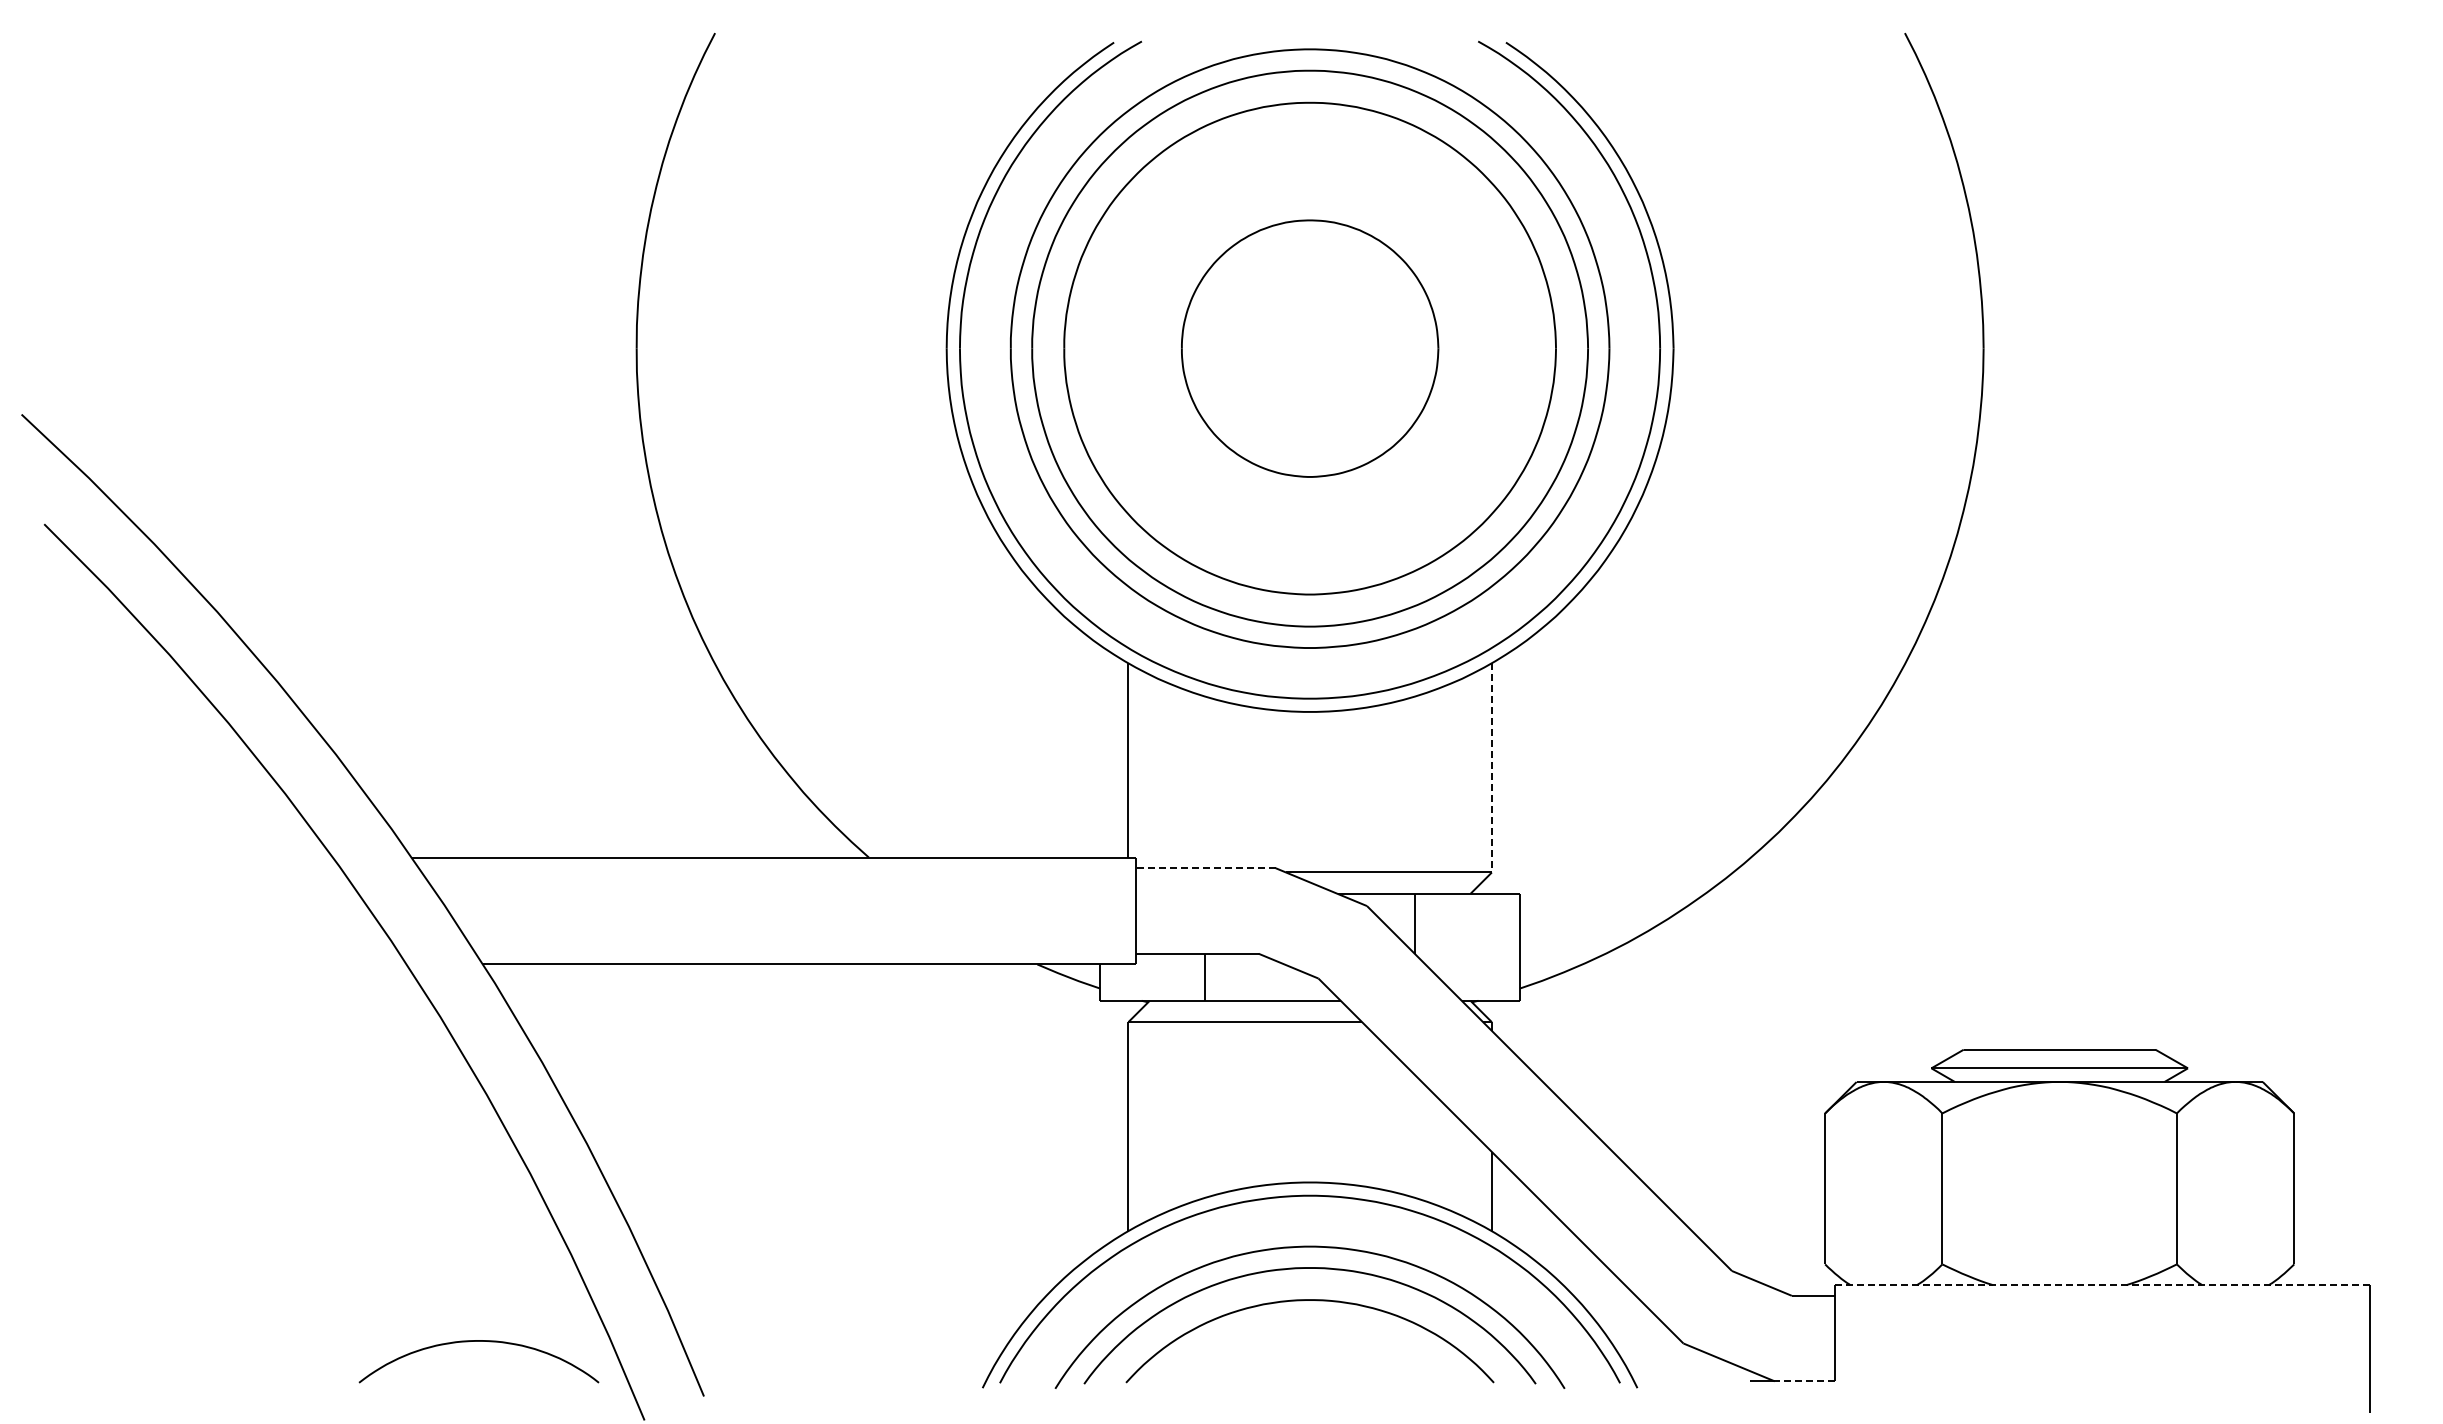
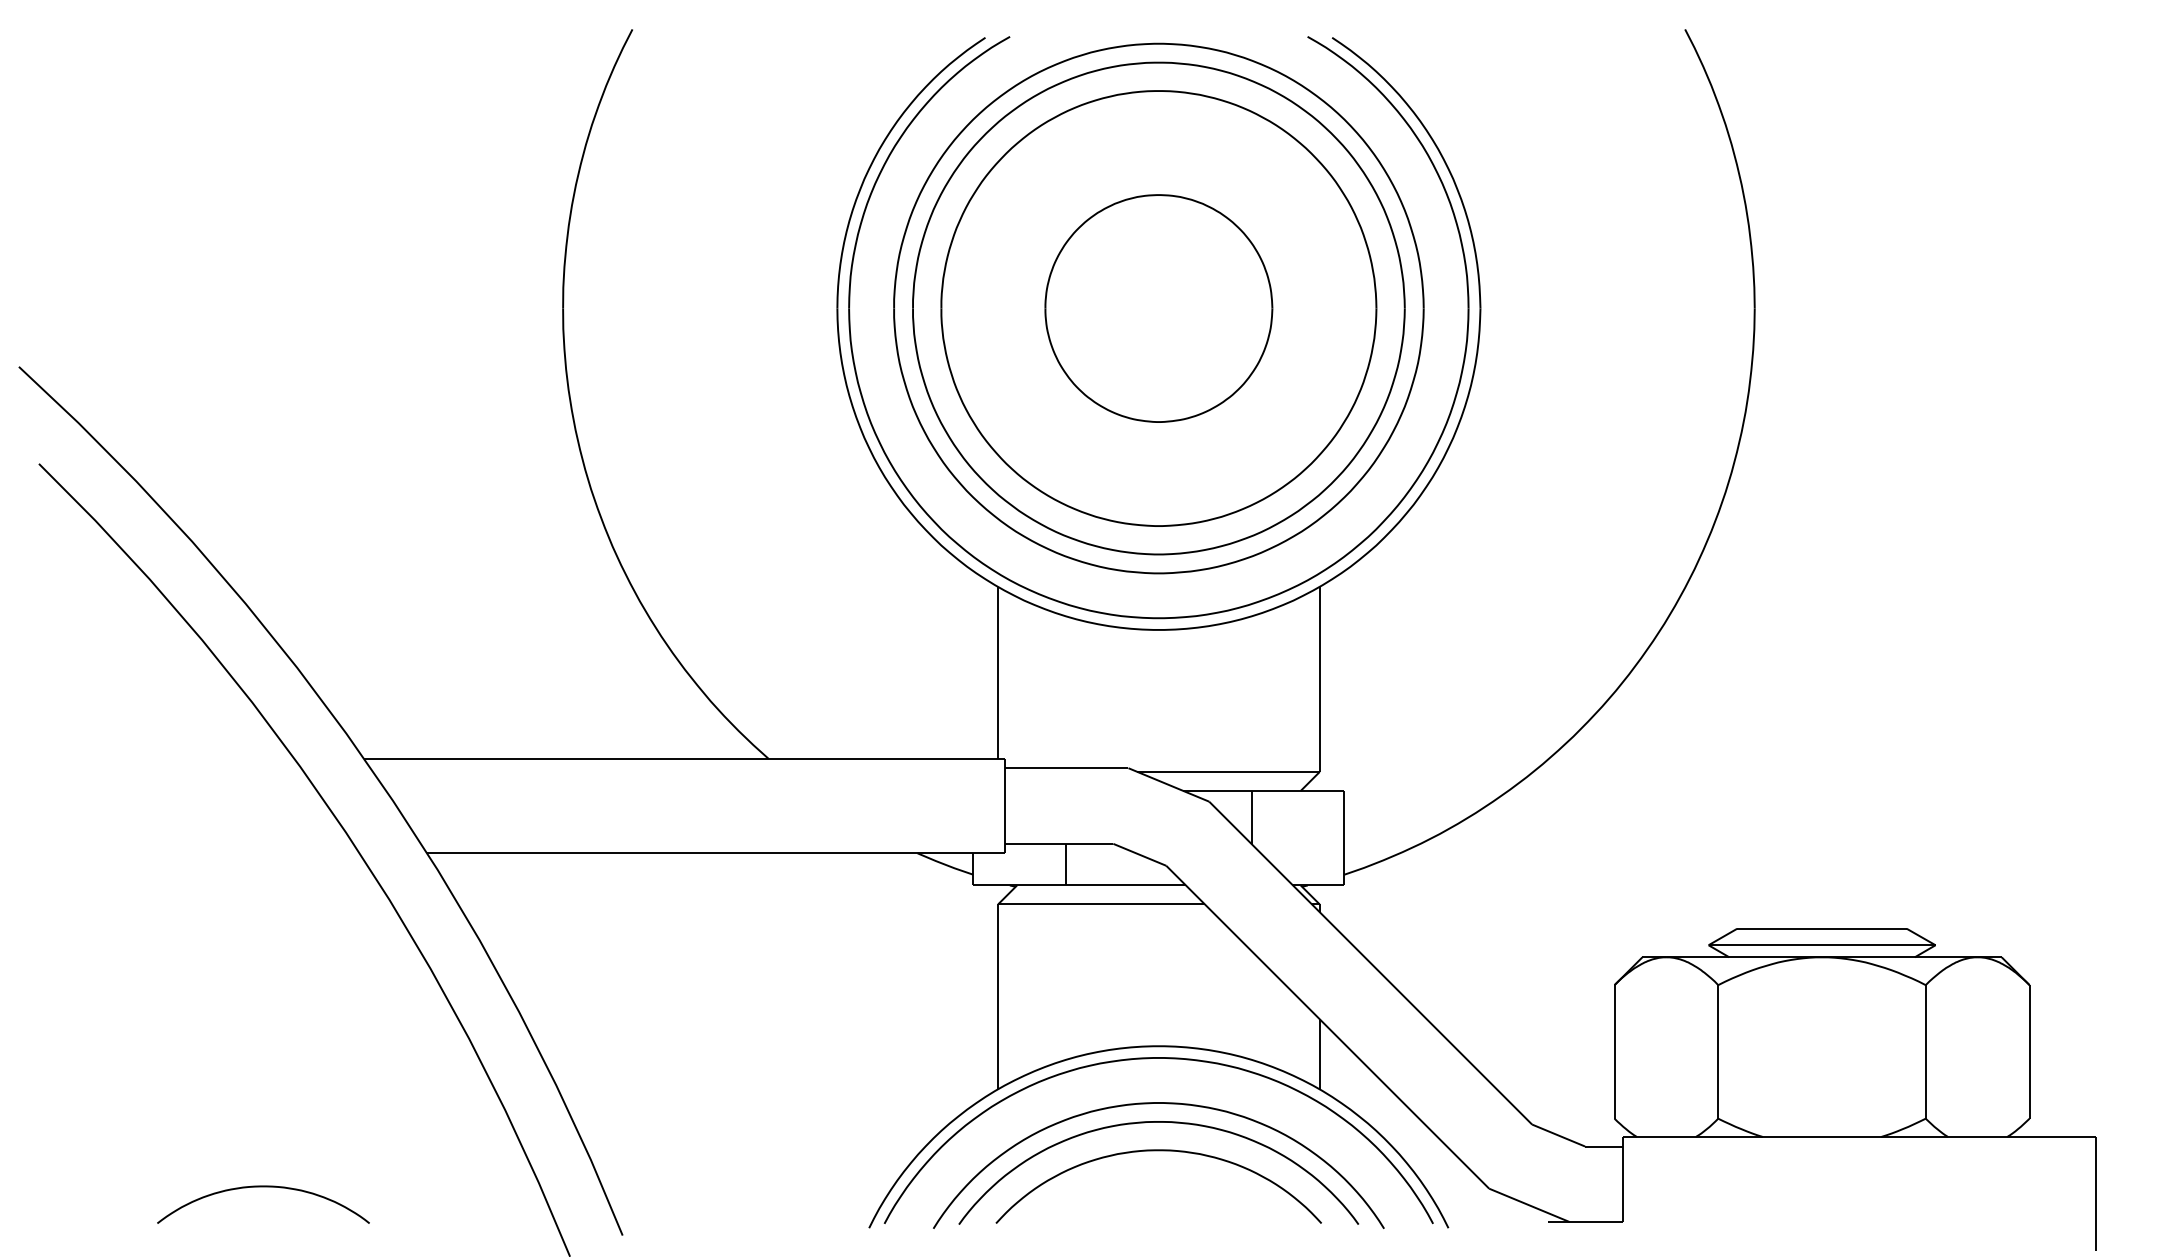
line: (1491, 767) -> (1319, 679), dashed -> solid
line: (1206, 868) -> (1067, 768), dashed -> solid
line: (2101, 1285) -> (1859, 1137), dashed -> solid
curve: (478, 1341) -> (263, 1186), moved
line: (1804, 1381) -> (1596, 1222), dashed -> solid

